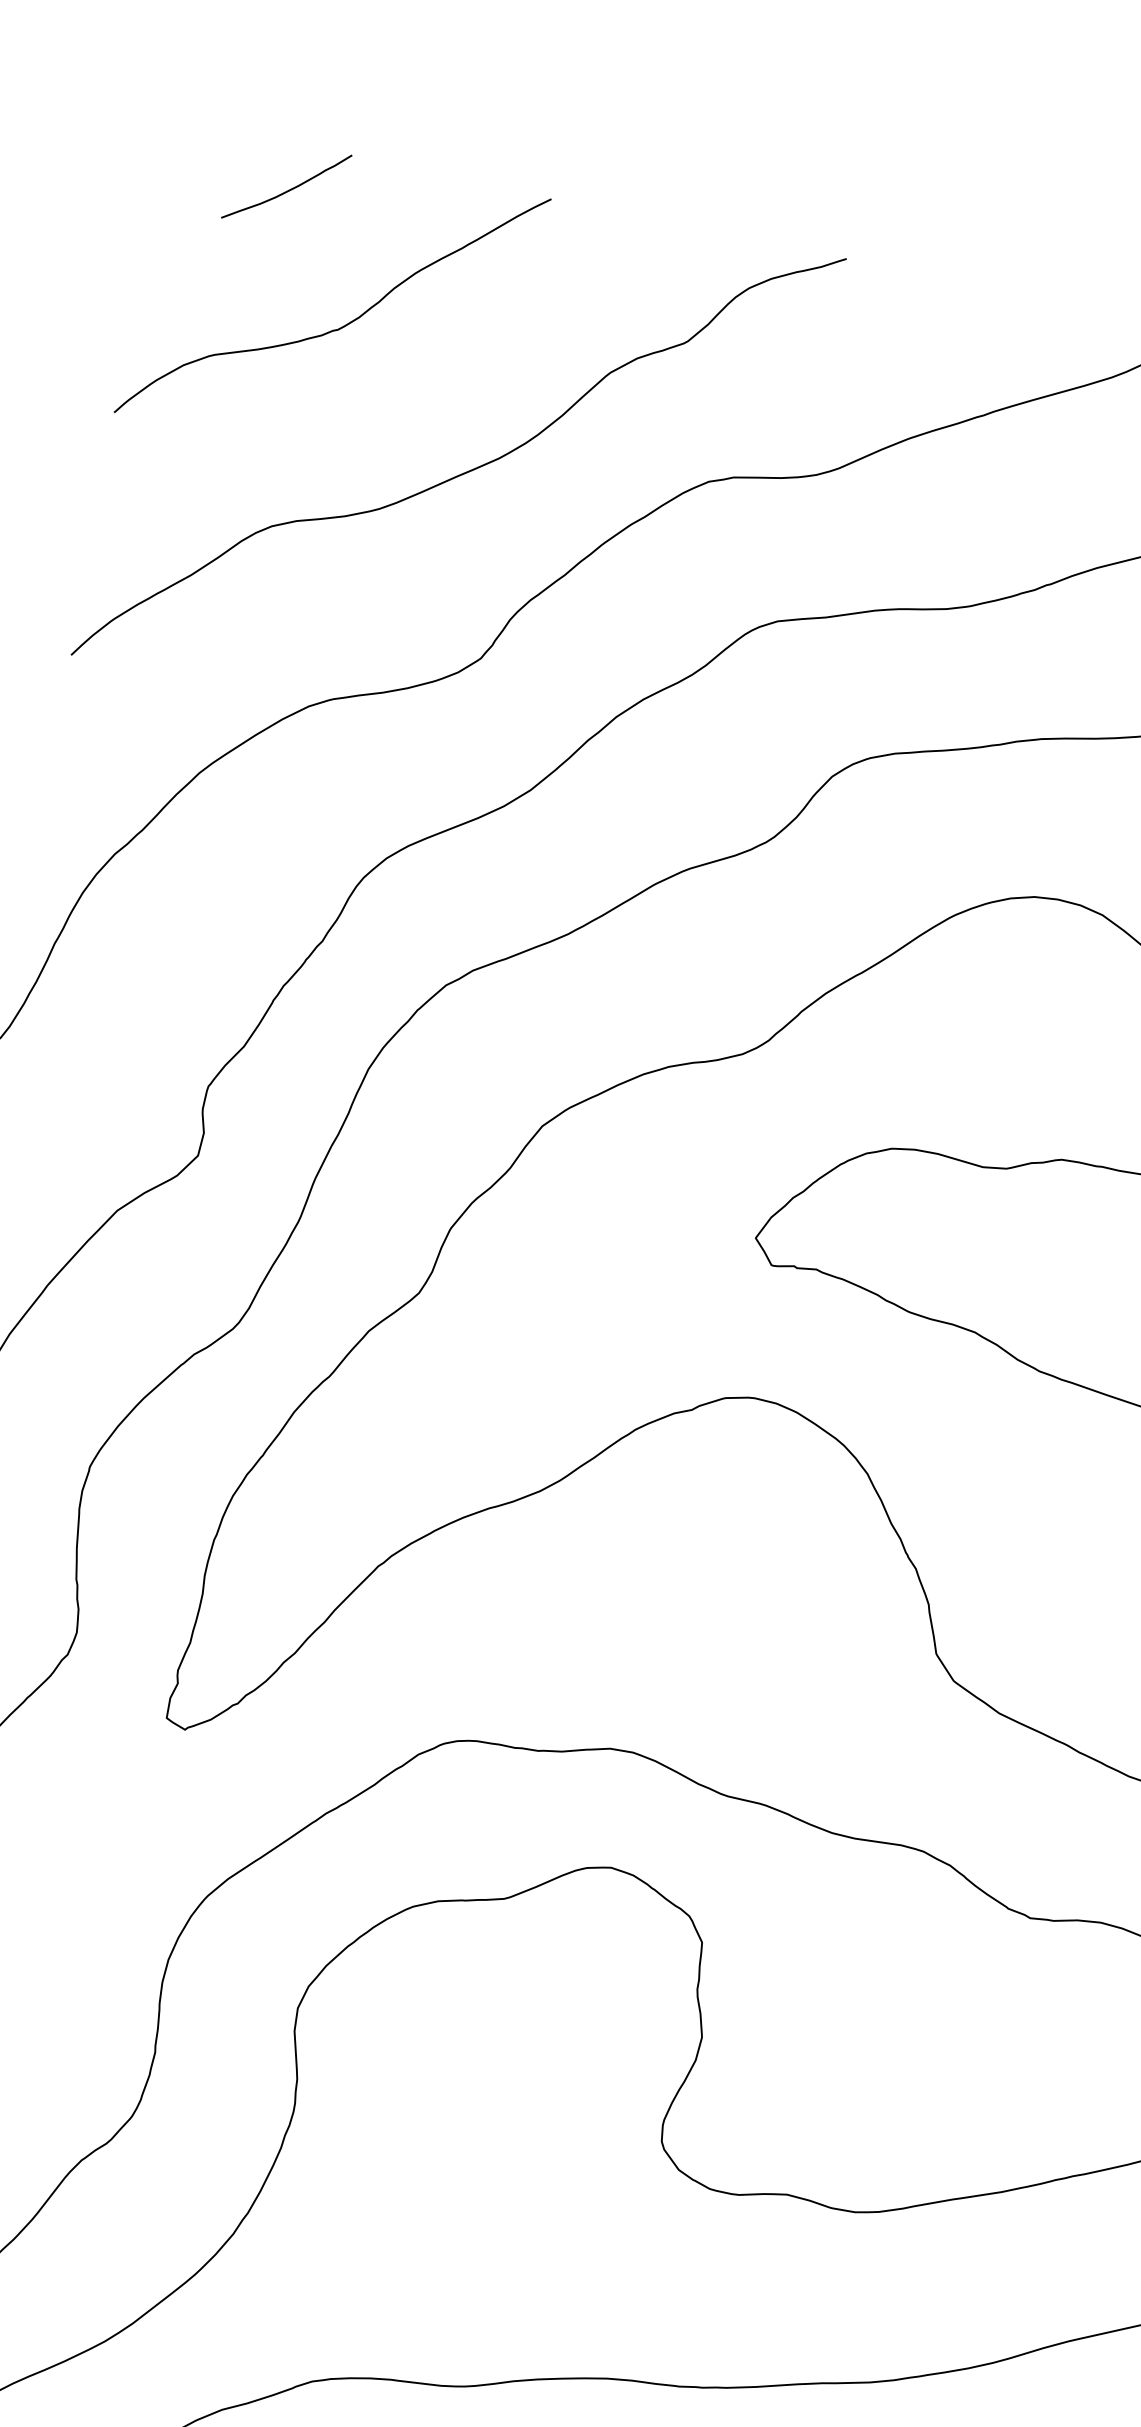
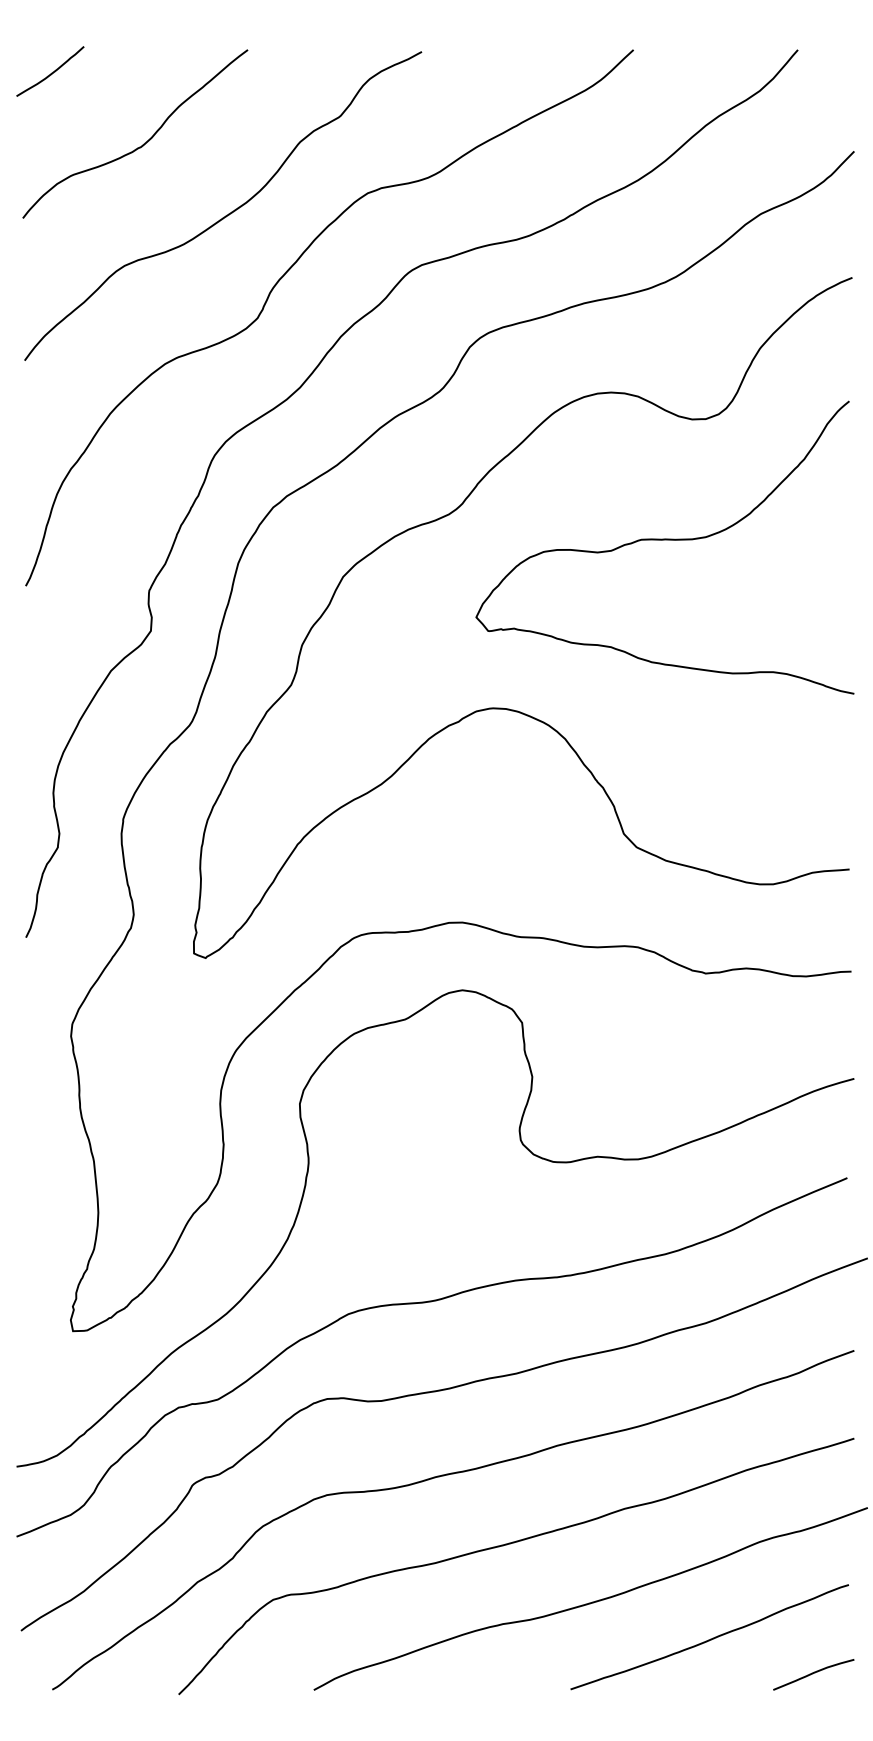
curve: (288, 188) -> (51, 72), moved

